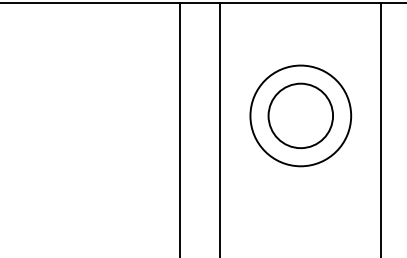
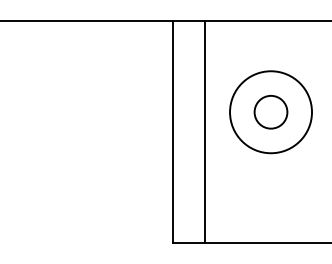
circle: (300, 115) -> (270, 111), size x0.62

